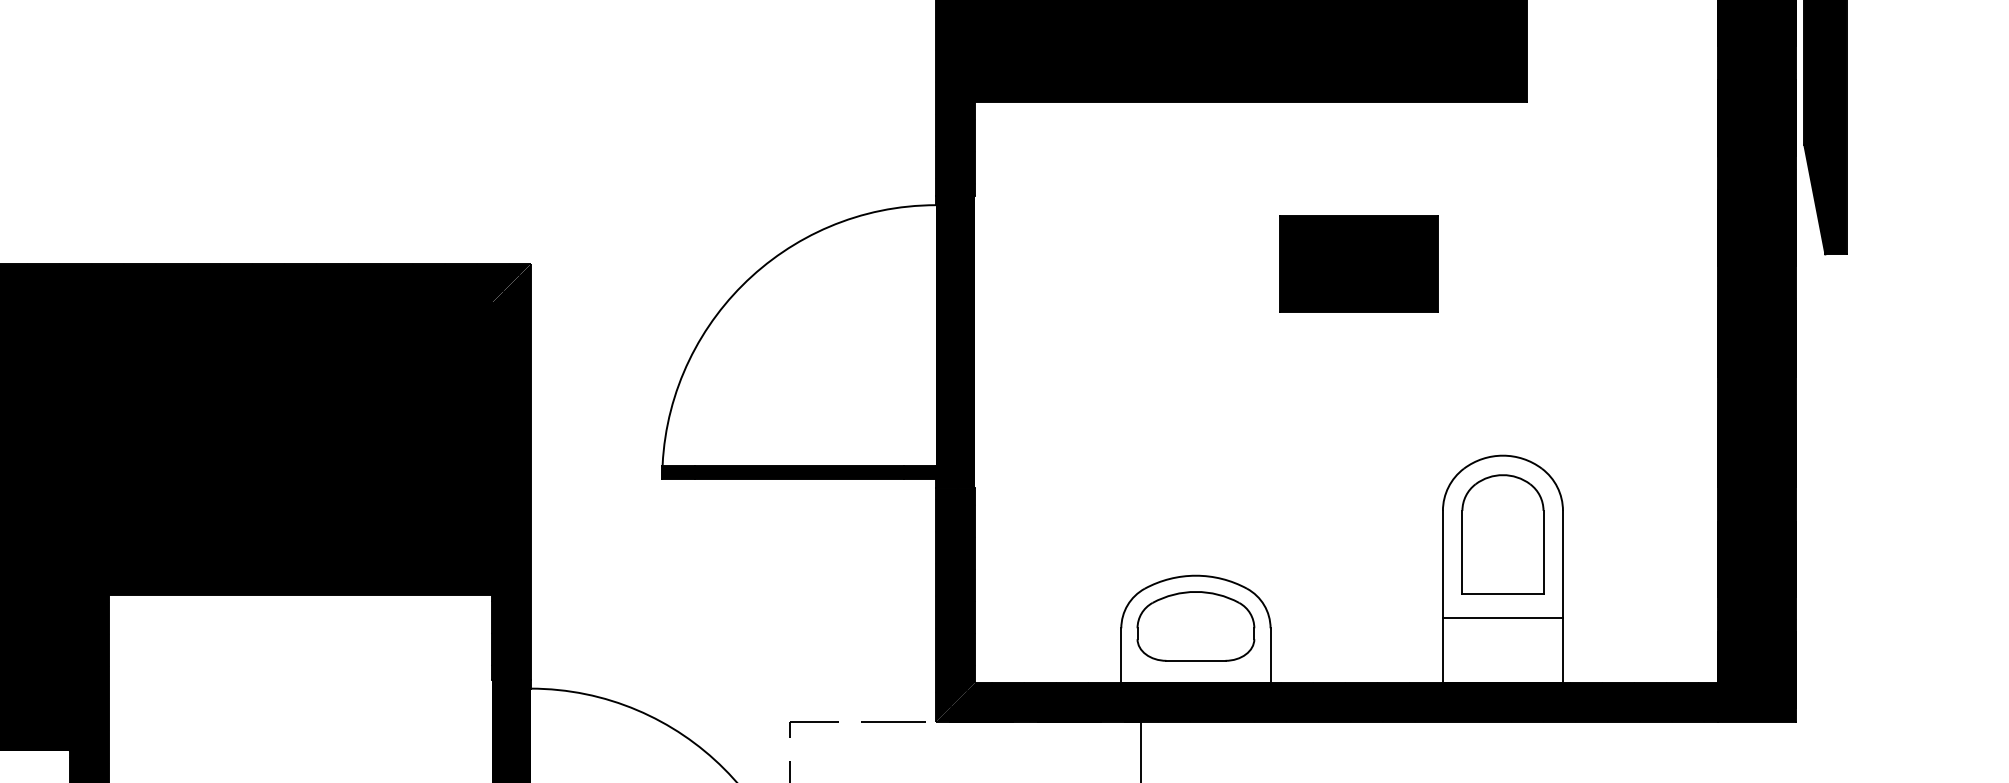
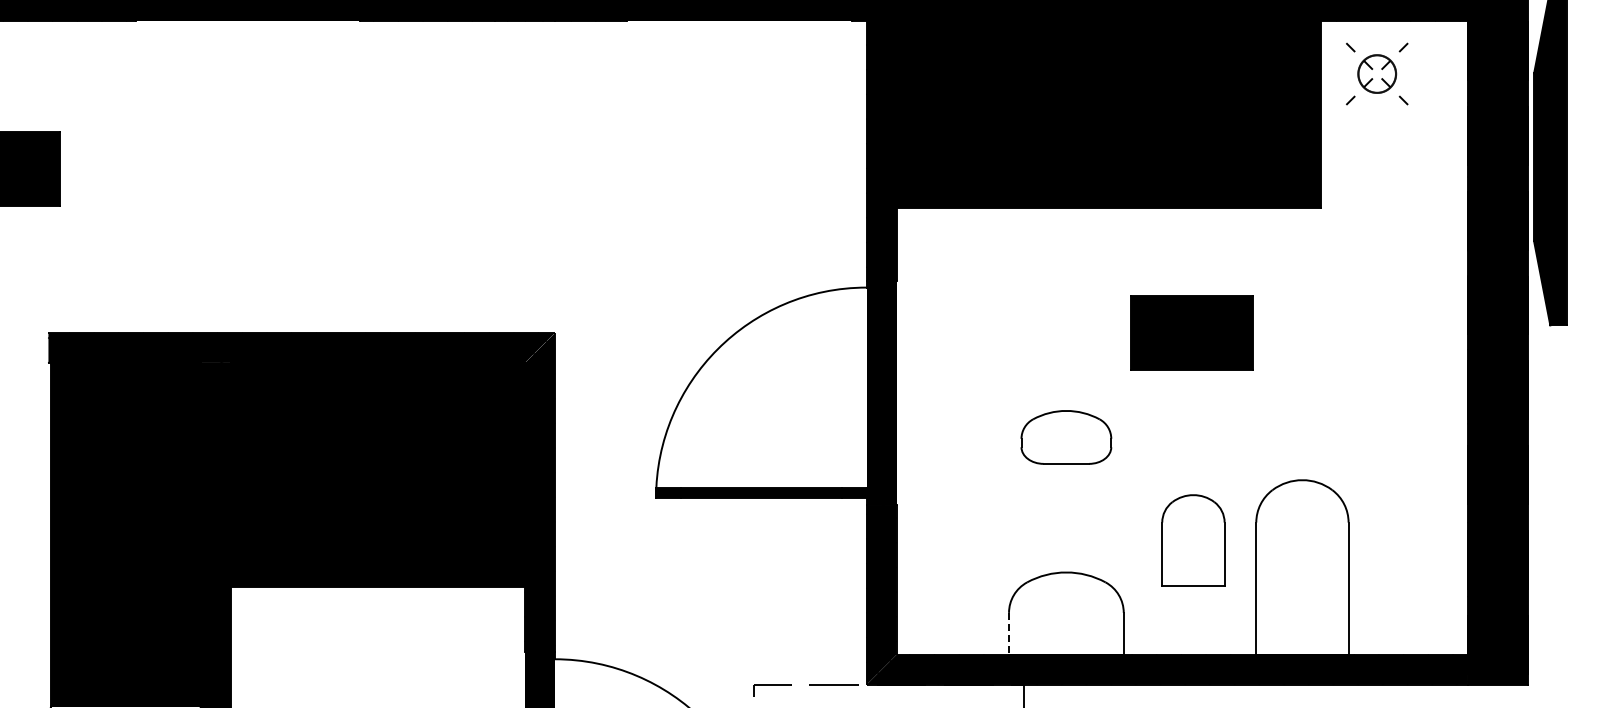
part: (1503, 534) -> (1193, 540), moved
line: (1503, 617) -> (1302, 604), removed
part: (1196, 626) -> (1066, 437), moved
line: (1121, 655) -> (1009, 633), solid -> dashed

